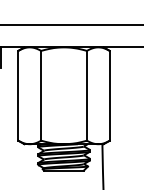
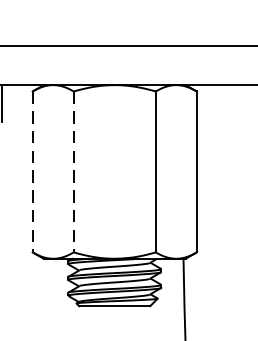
line: (18, 95) -> (33, 171), solid -> dashed
line: (41, 95) -> (74, 171), solid -> dashed

